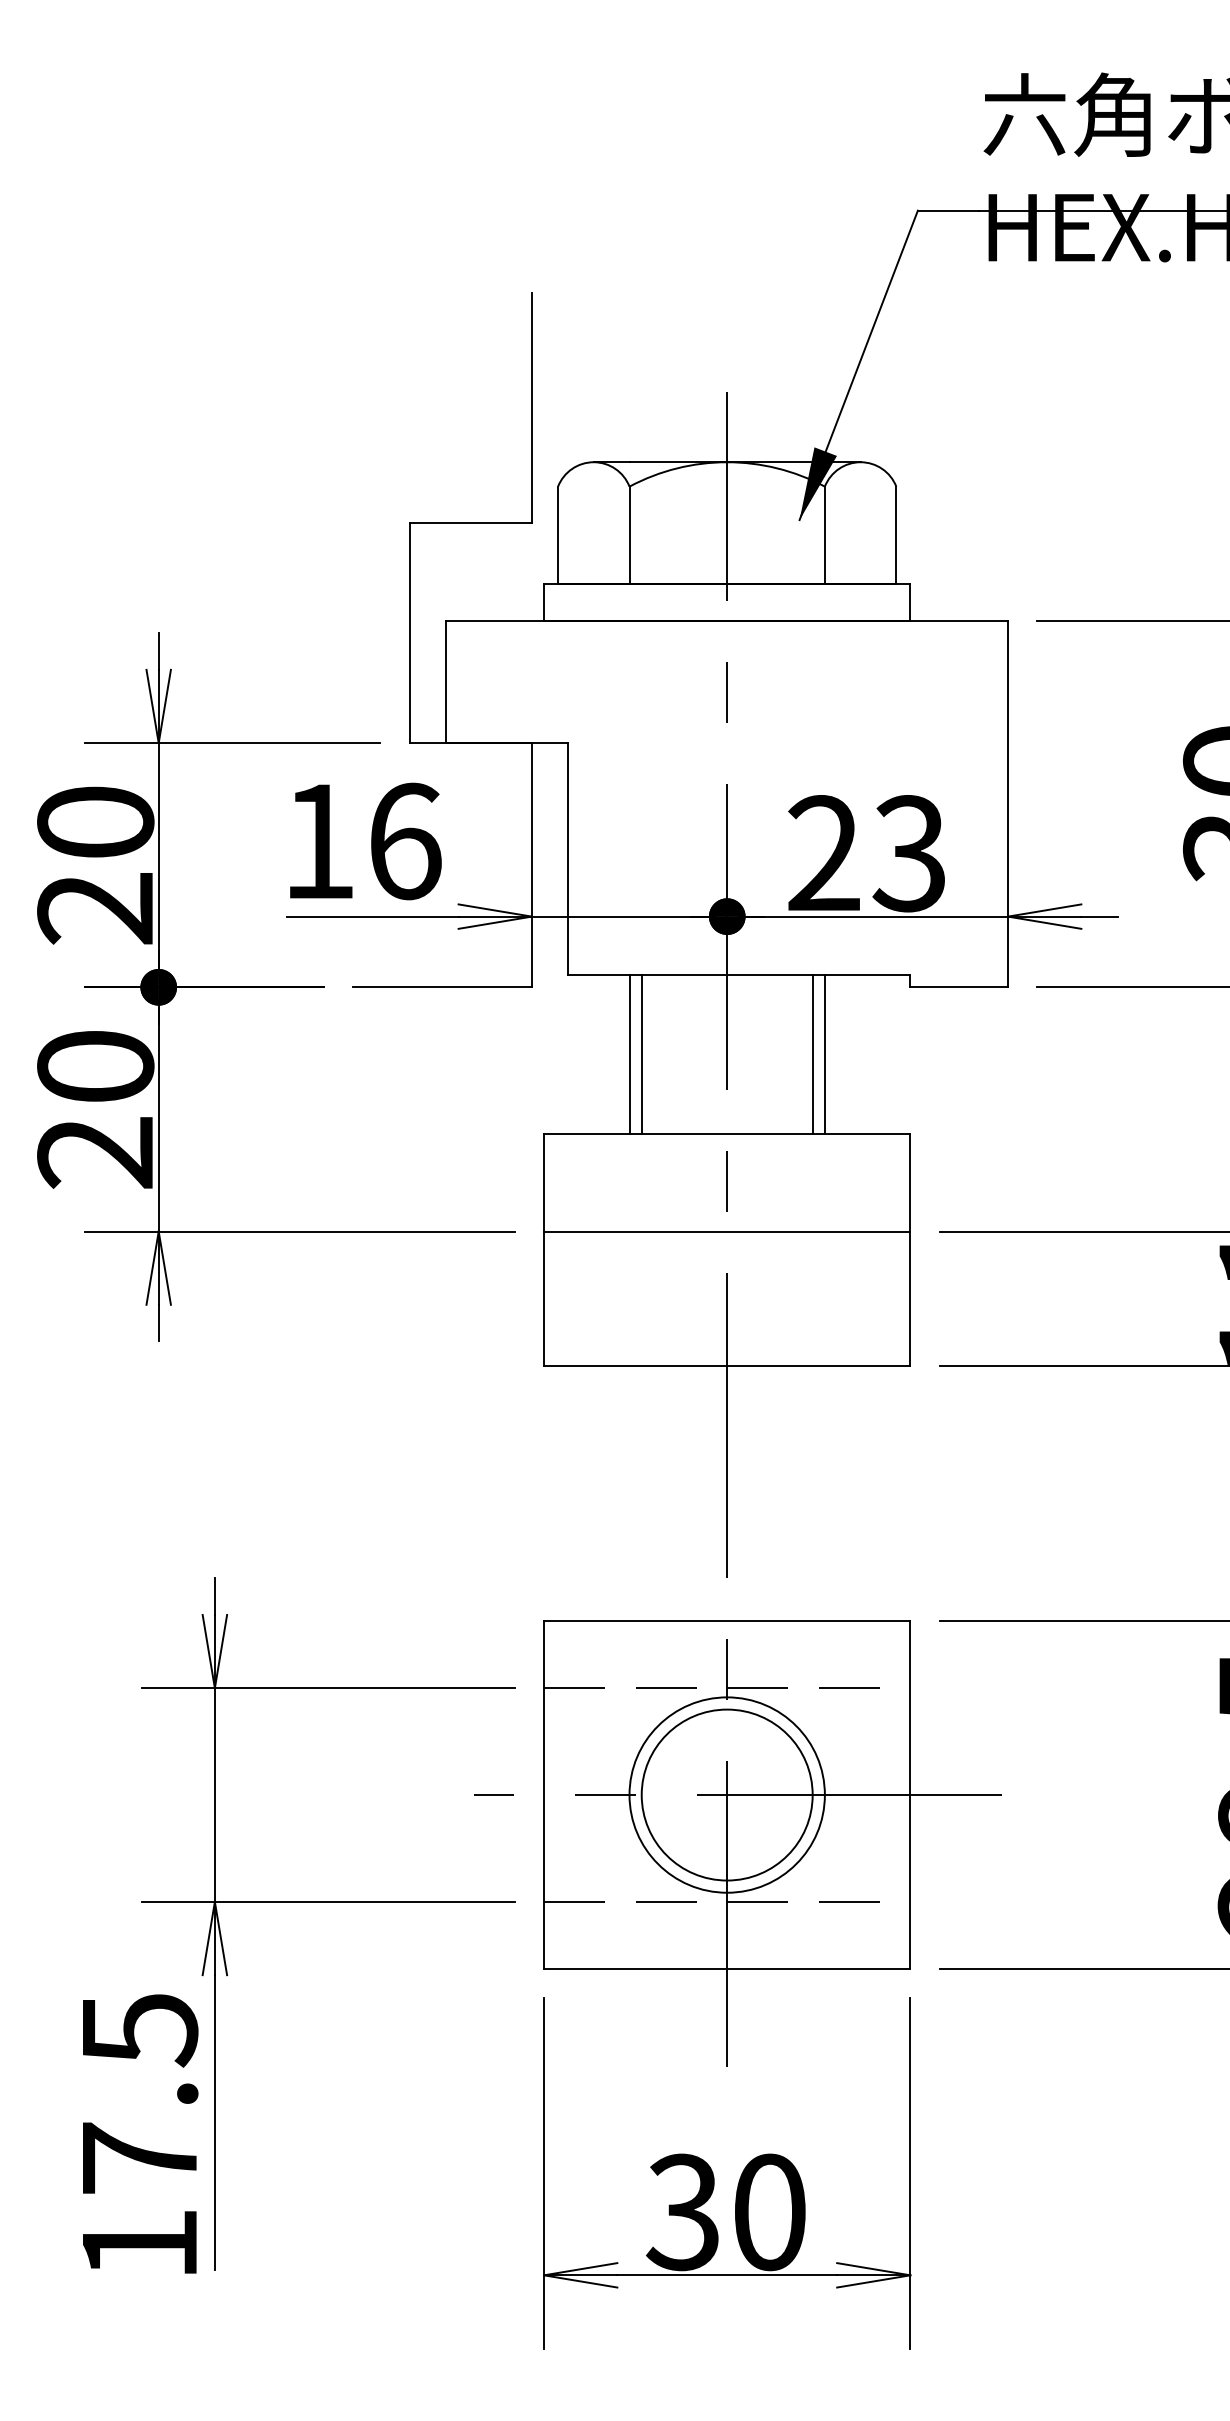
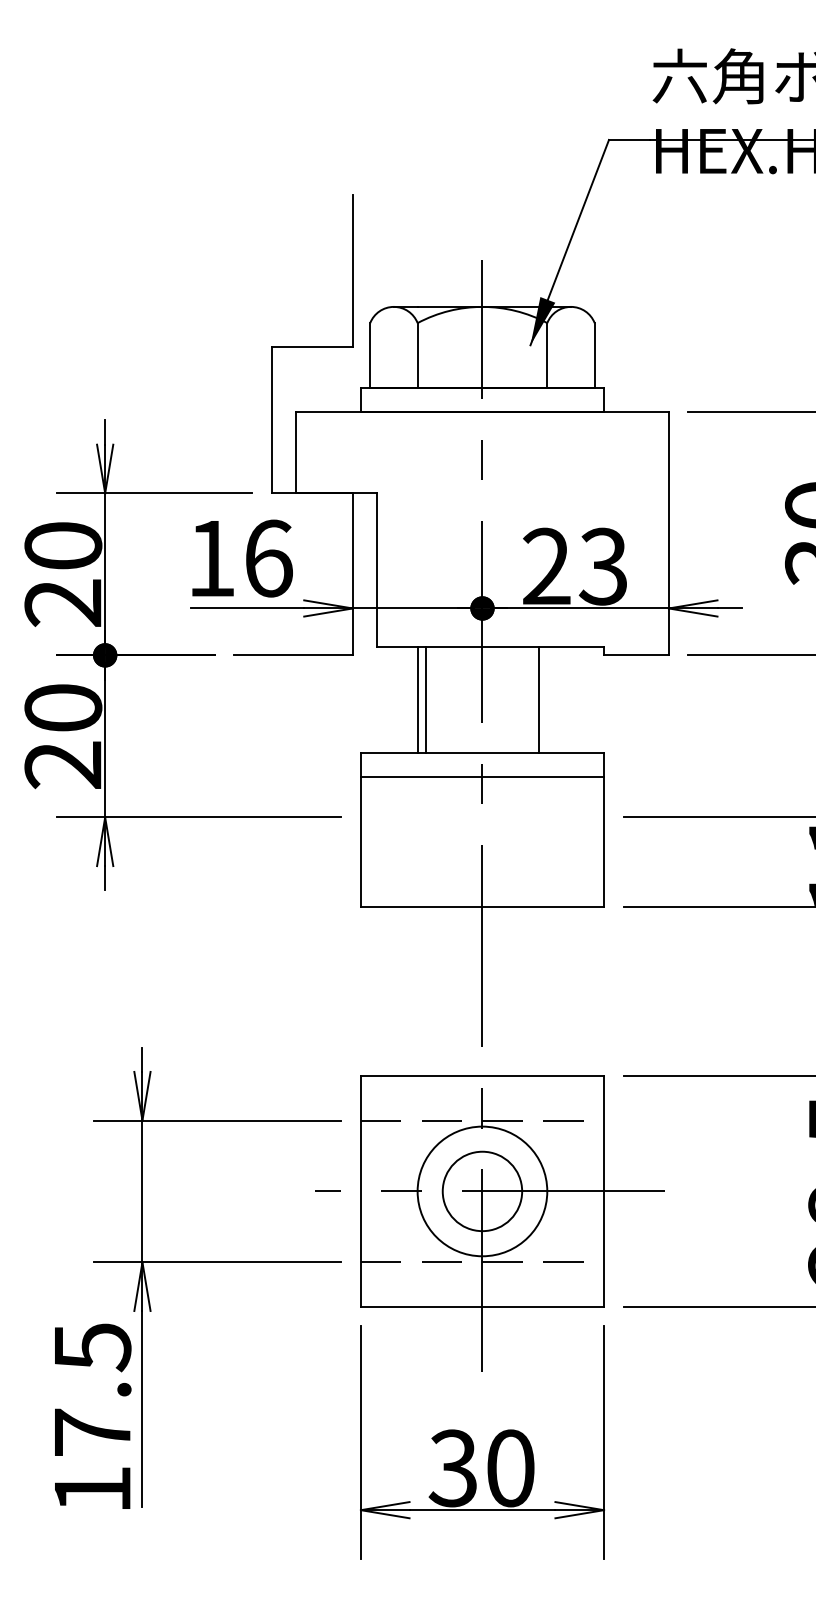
line: (825, 1053) -> (547, 699), removed
line: (727, 1231) -> (482, 777), moved
circle: (727, 1795) -> (482, 1191), size x0.7

